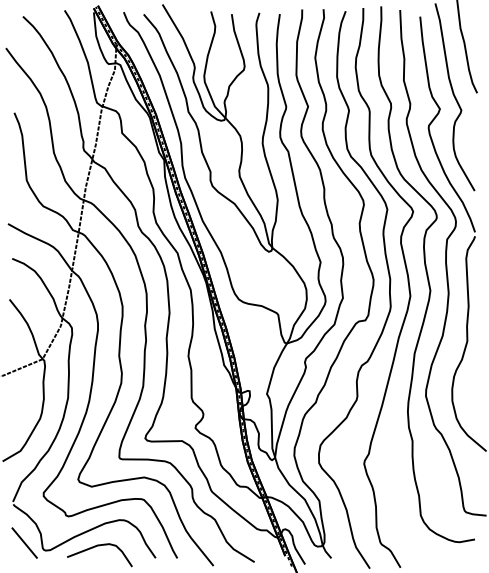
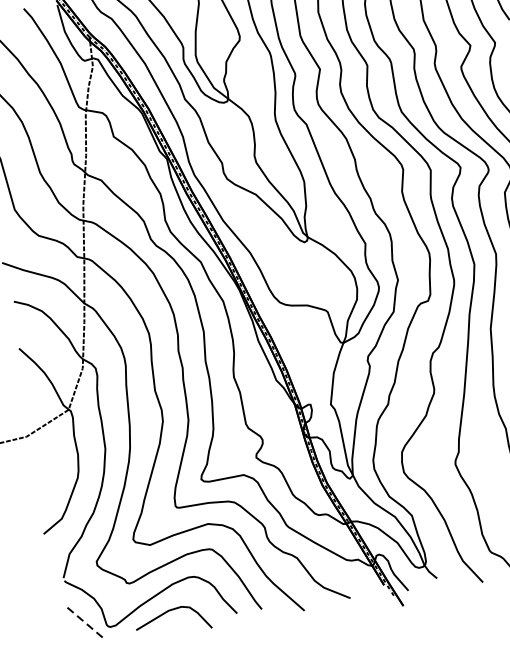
line: (25, 543) -> (86, 622), solid -> dashed

